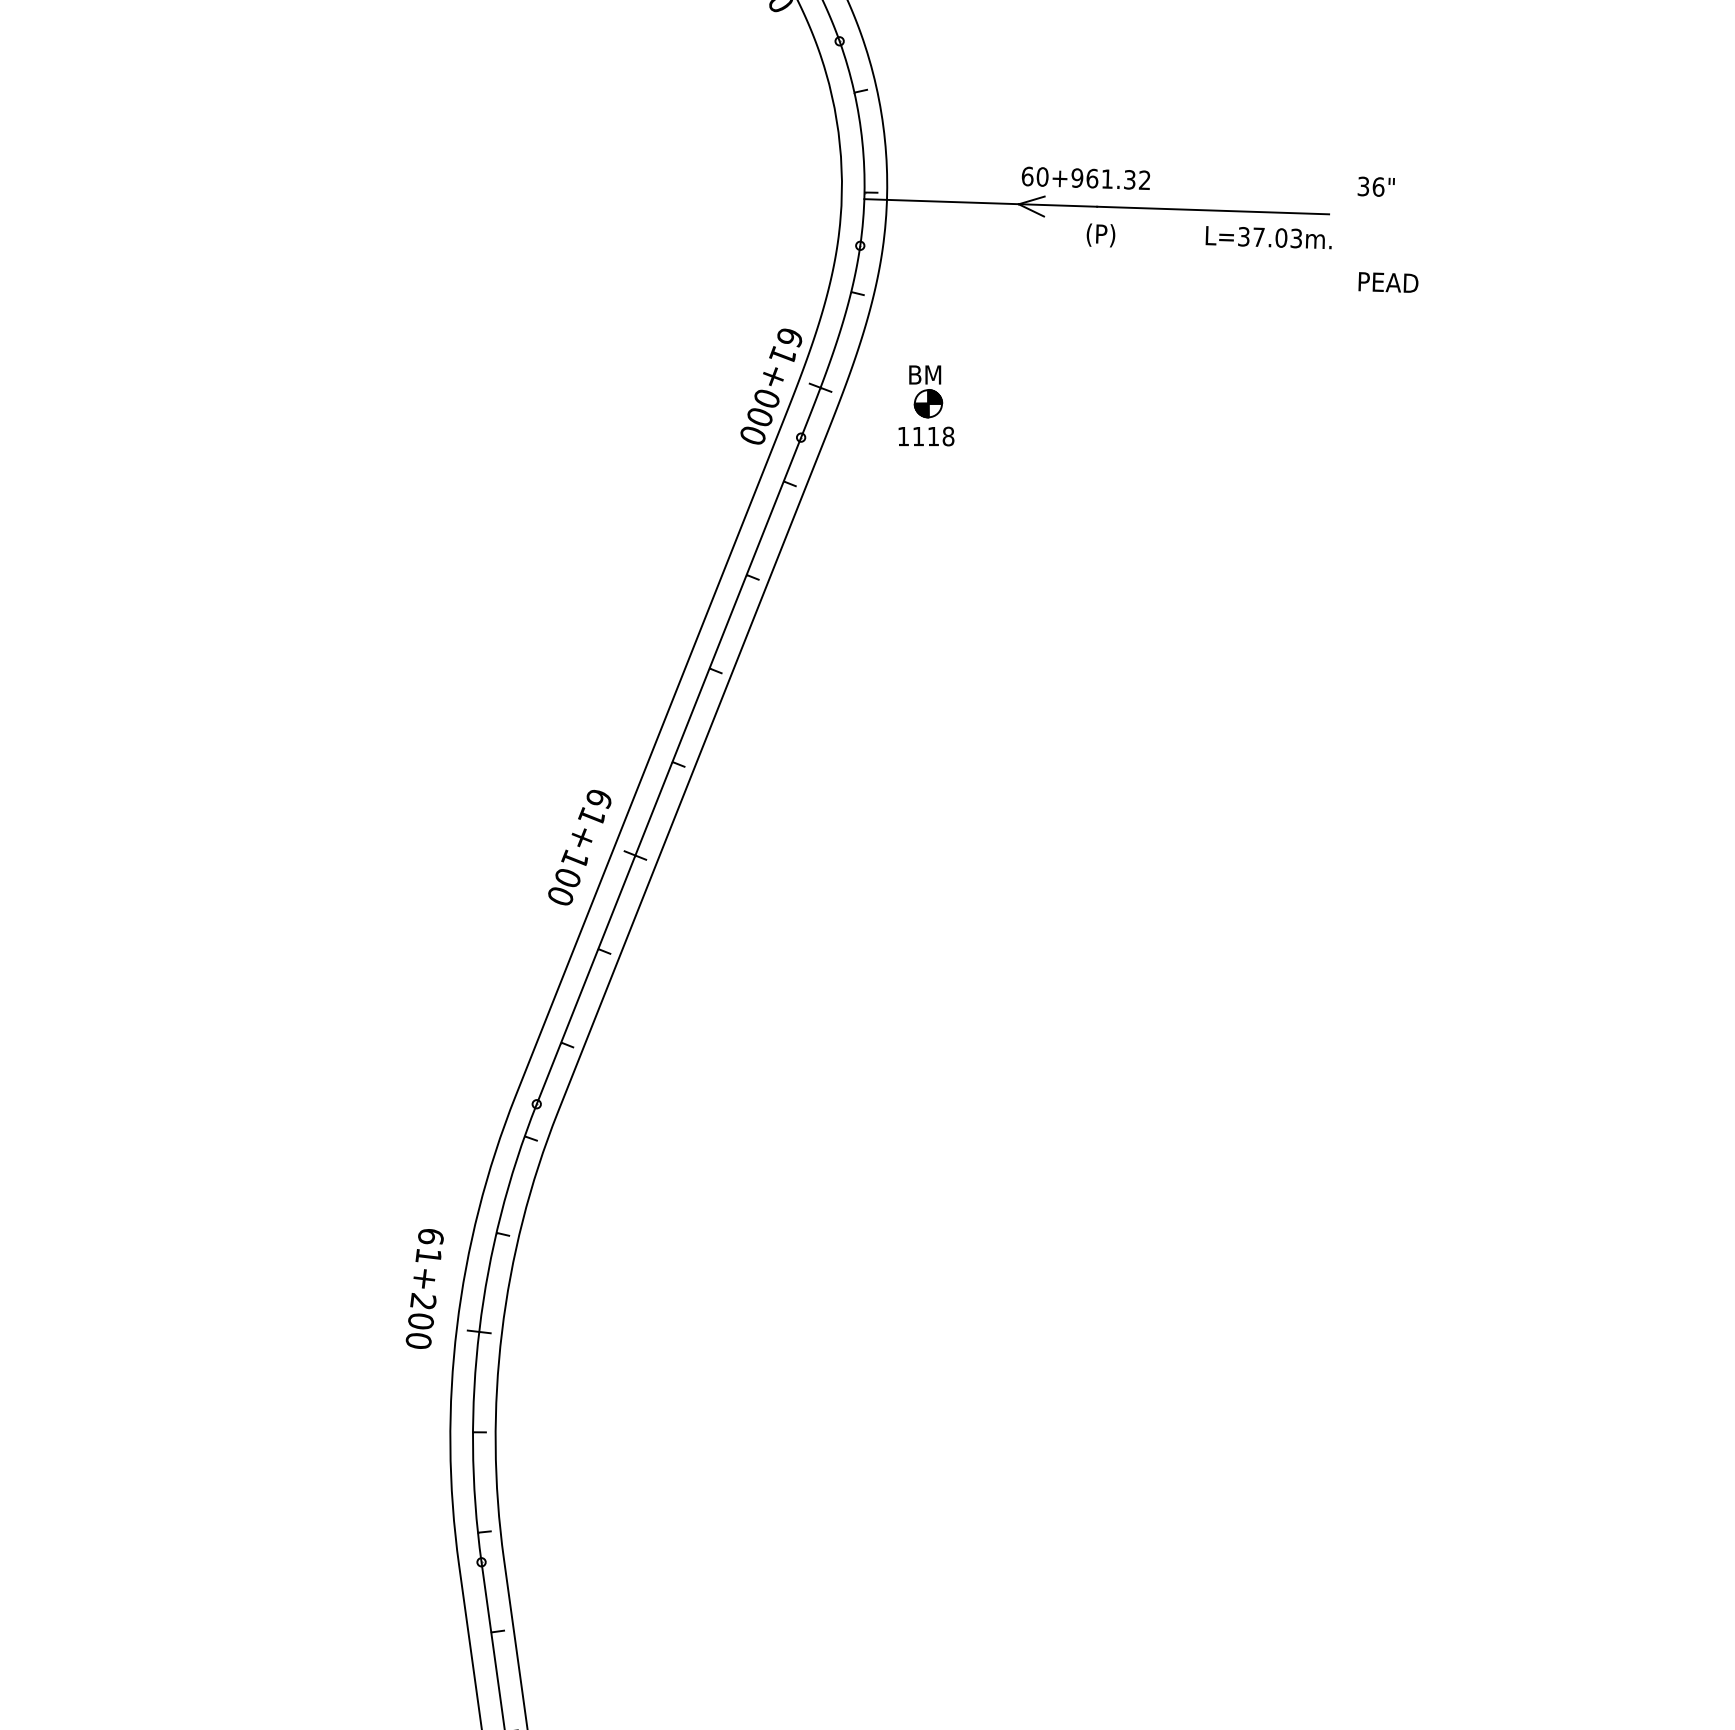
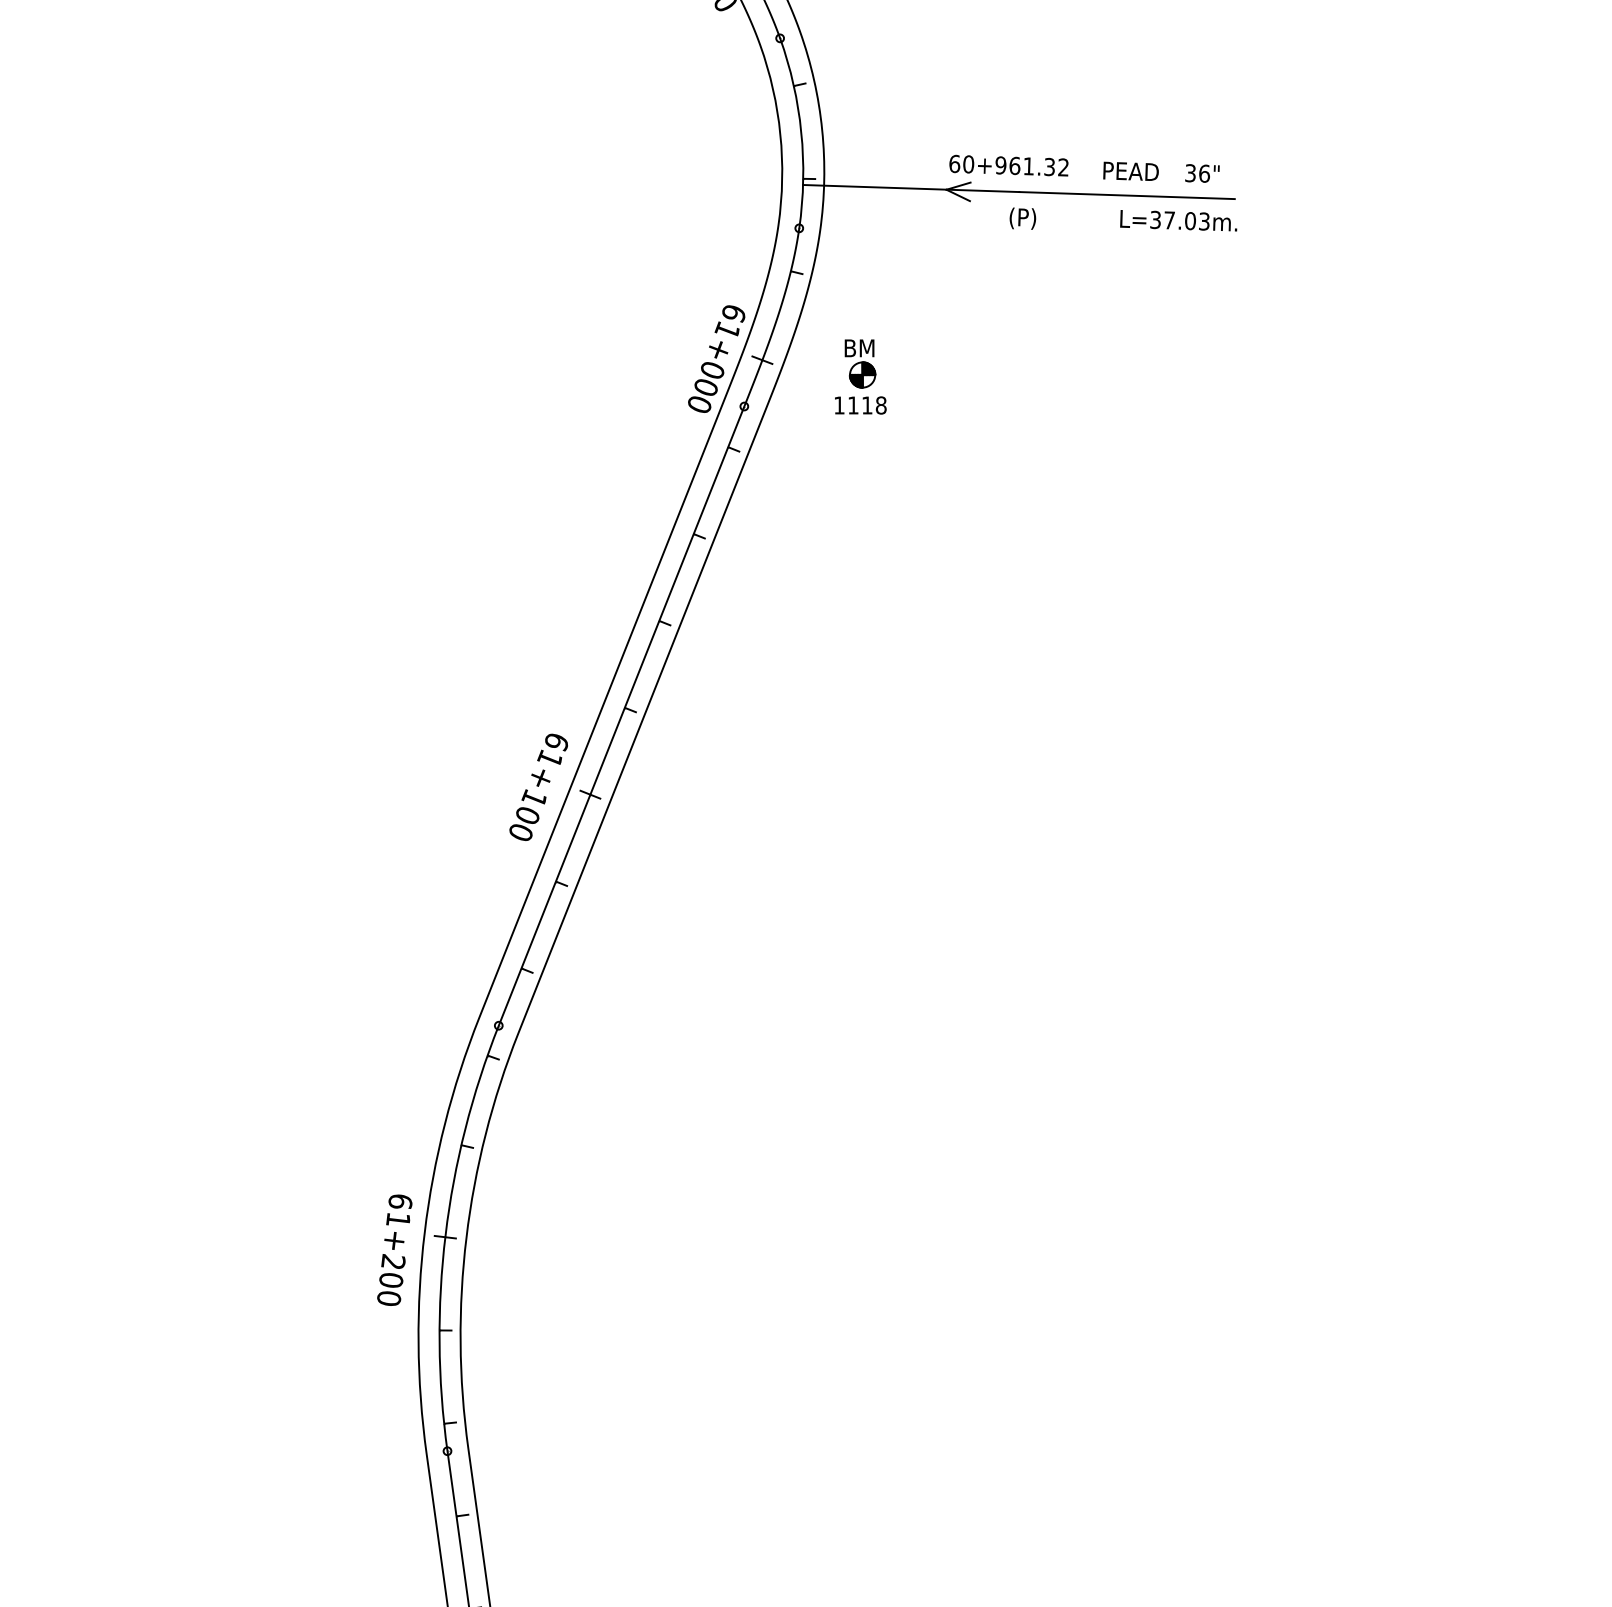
text: (1375, 186) -> (1201, 173), moved
text: (1388, 282) -> (1131, 171), moved
text: (424, 1288) -> (394, 1249), moved

